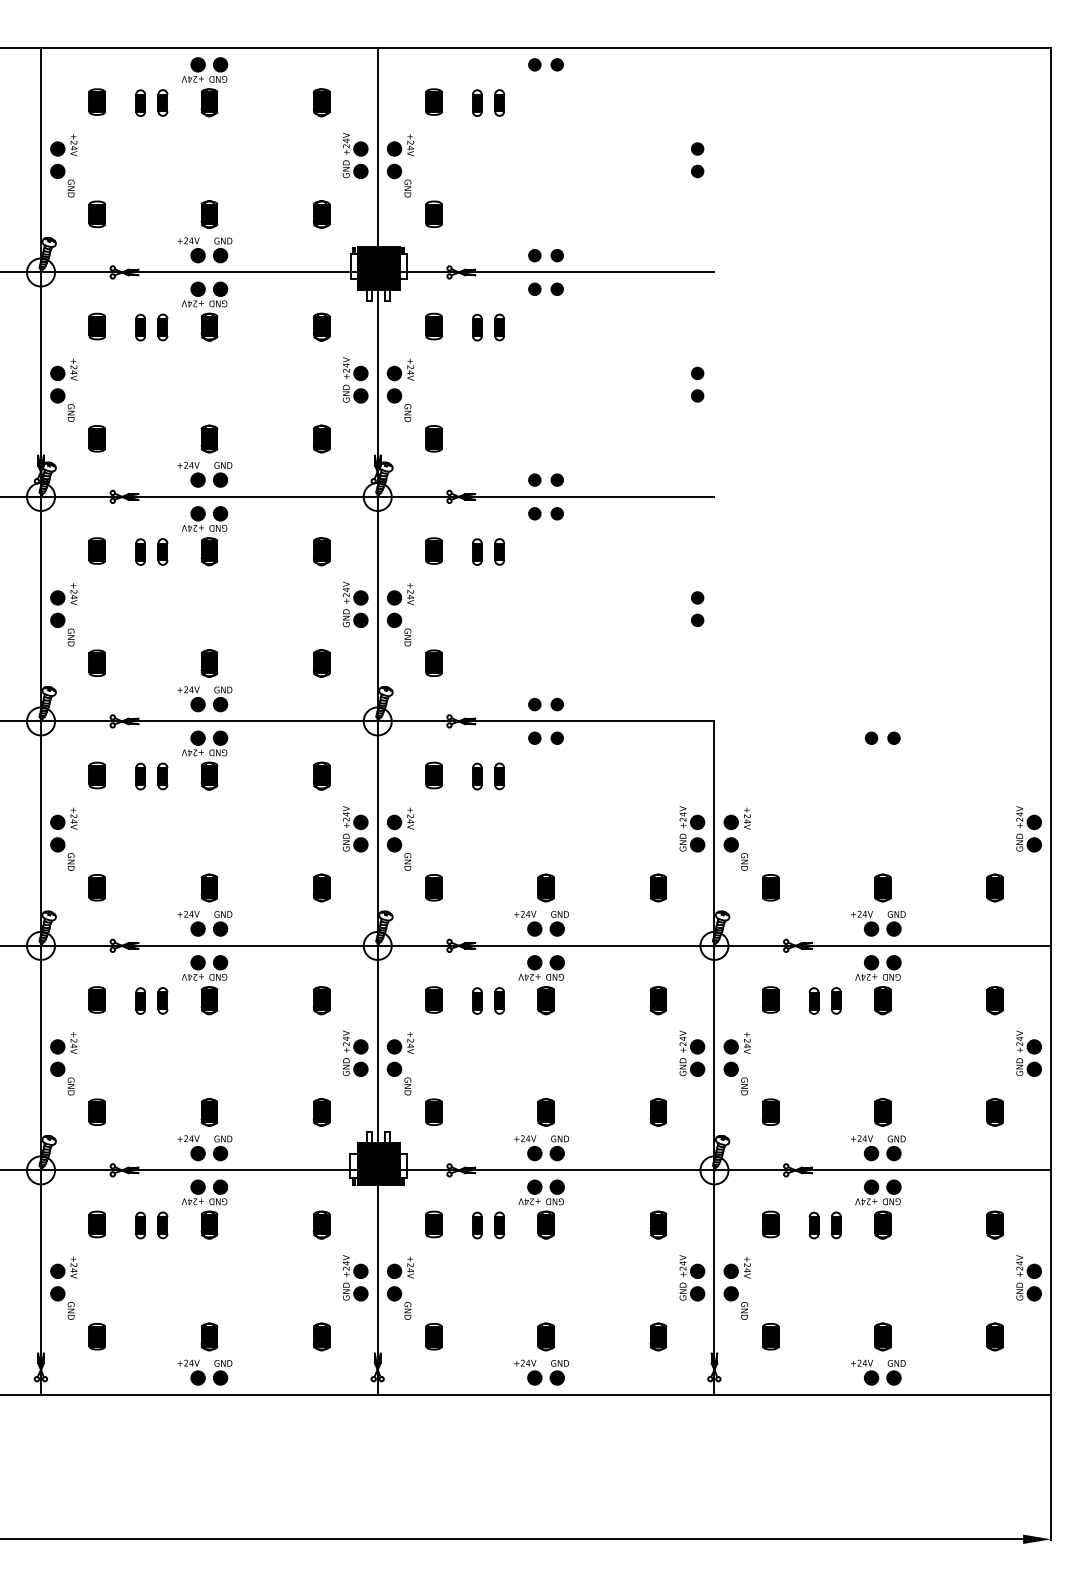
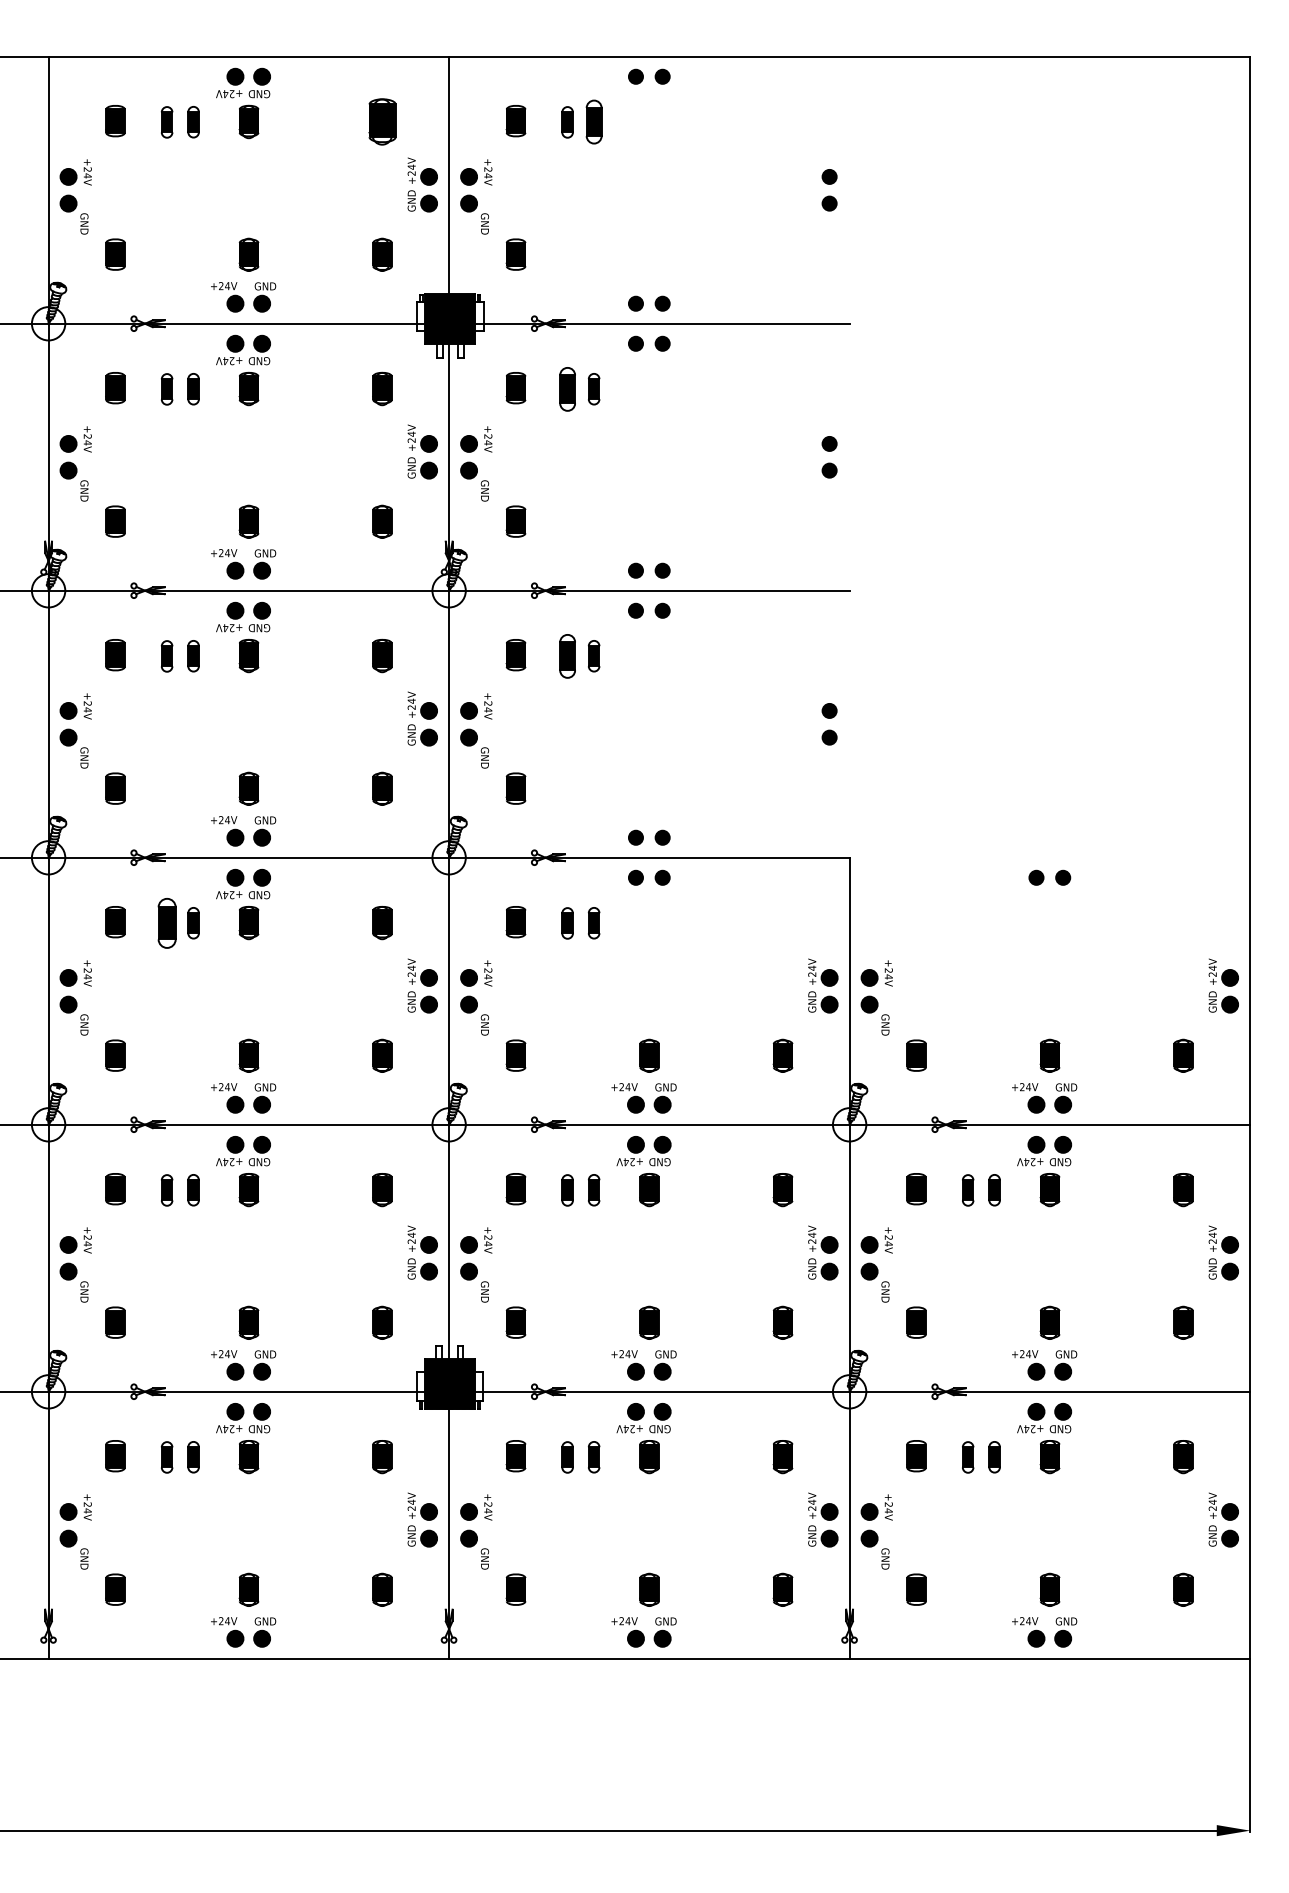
part: (321, 102) -> (382, 121), size x1.4
part: (499, 103) -> (593, 122), size x1.4
part: (477, 327) -> (567, 389), size x1.4
part: (477, 552) -> (567, 656), size x1.4
part: (140, 776) -> (166, 923), size x1.6

